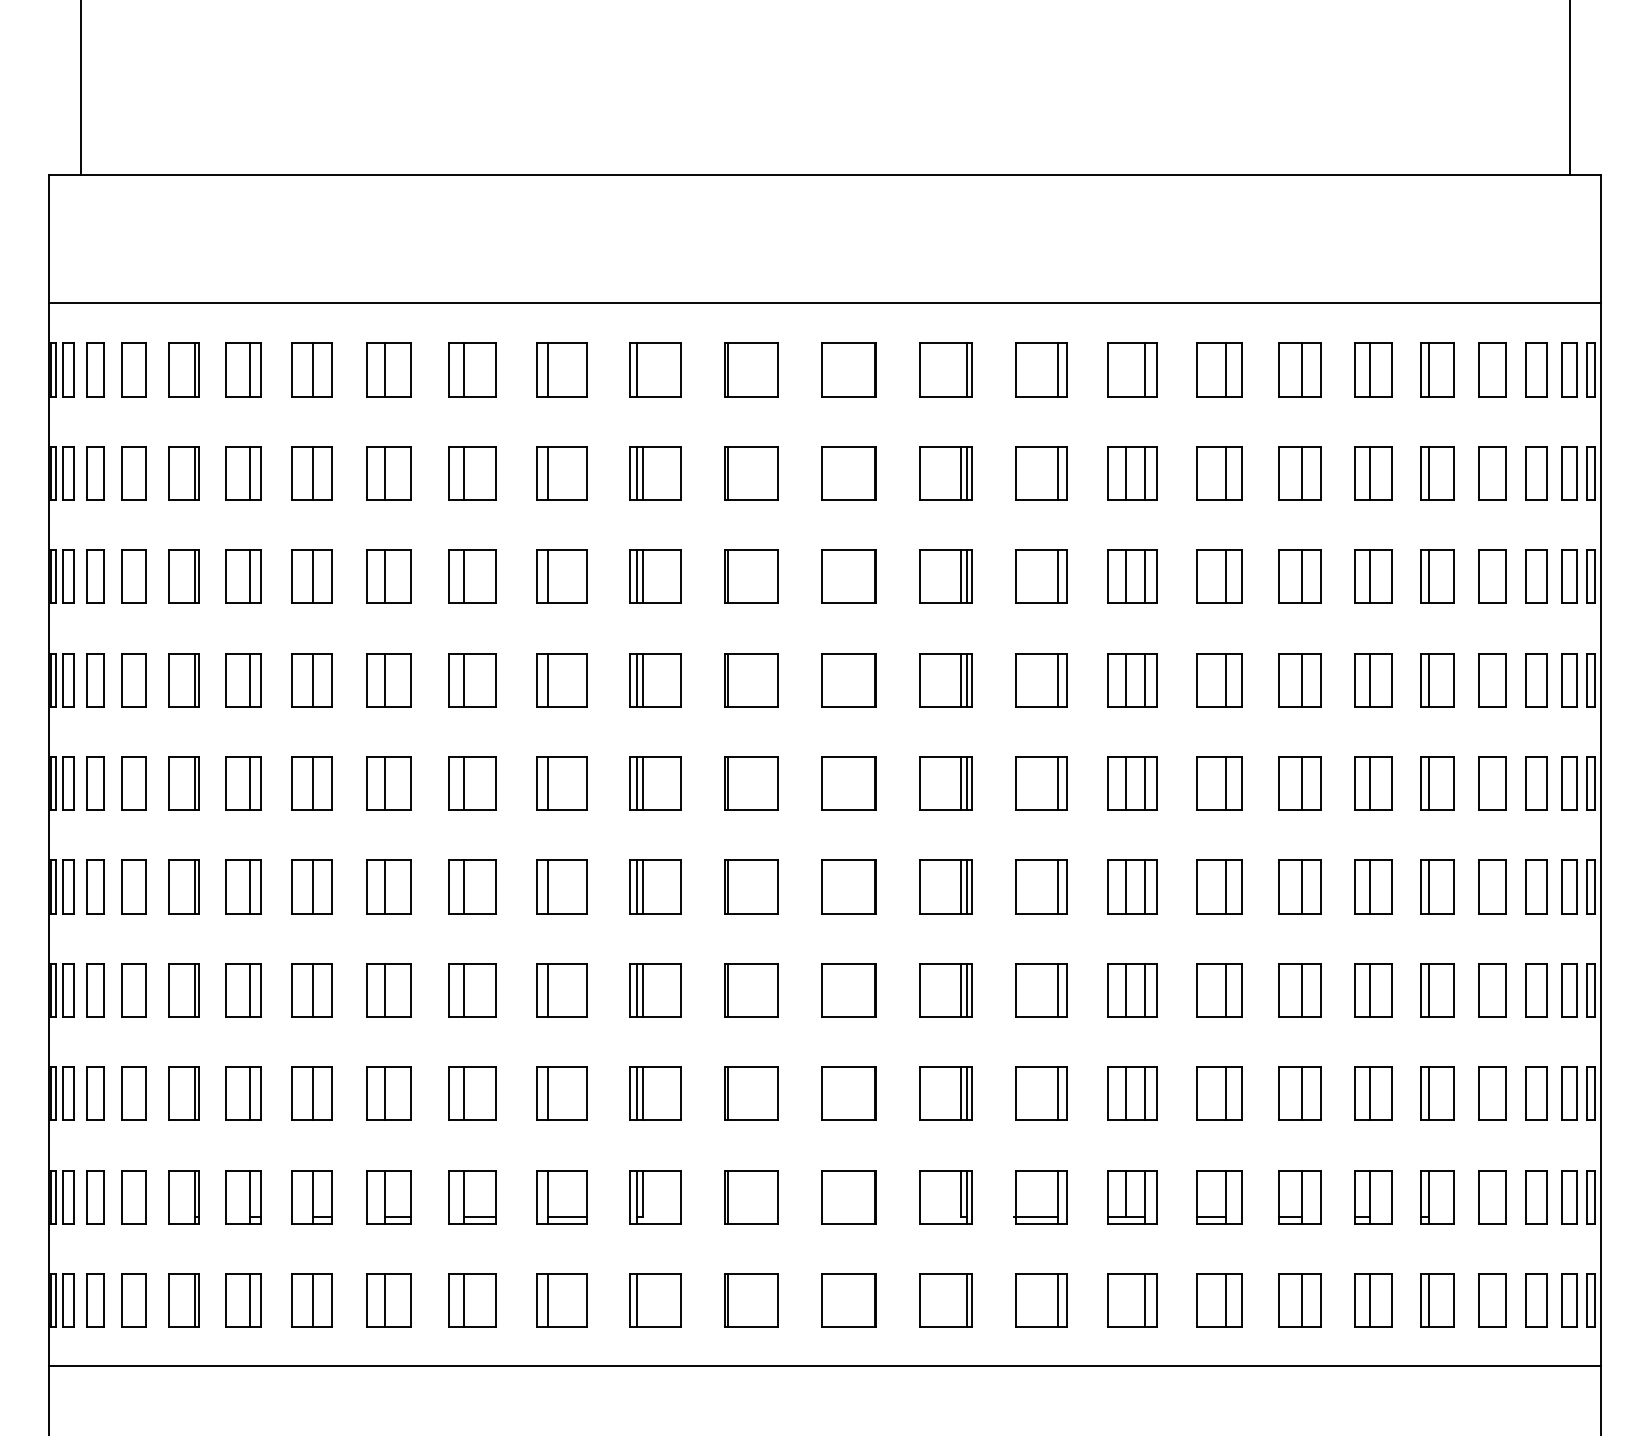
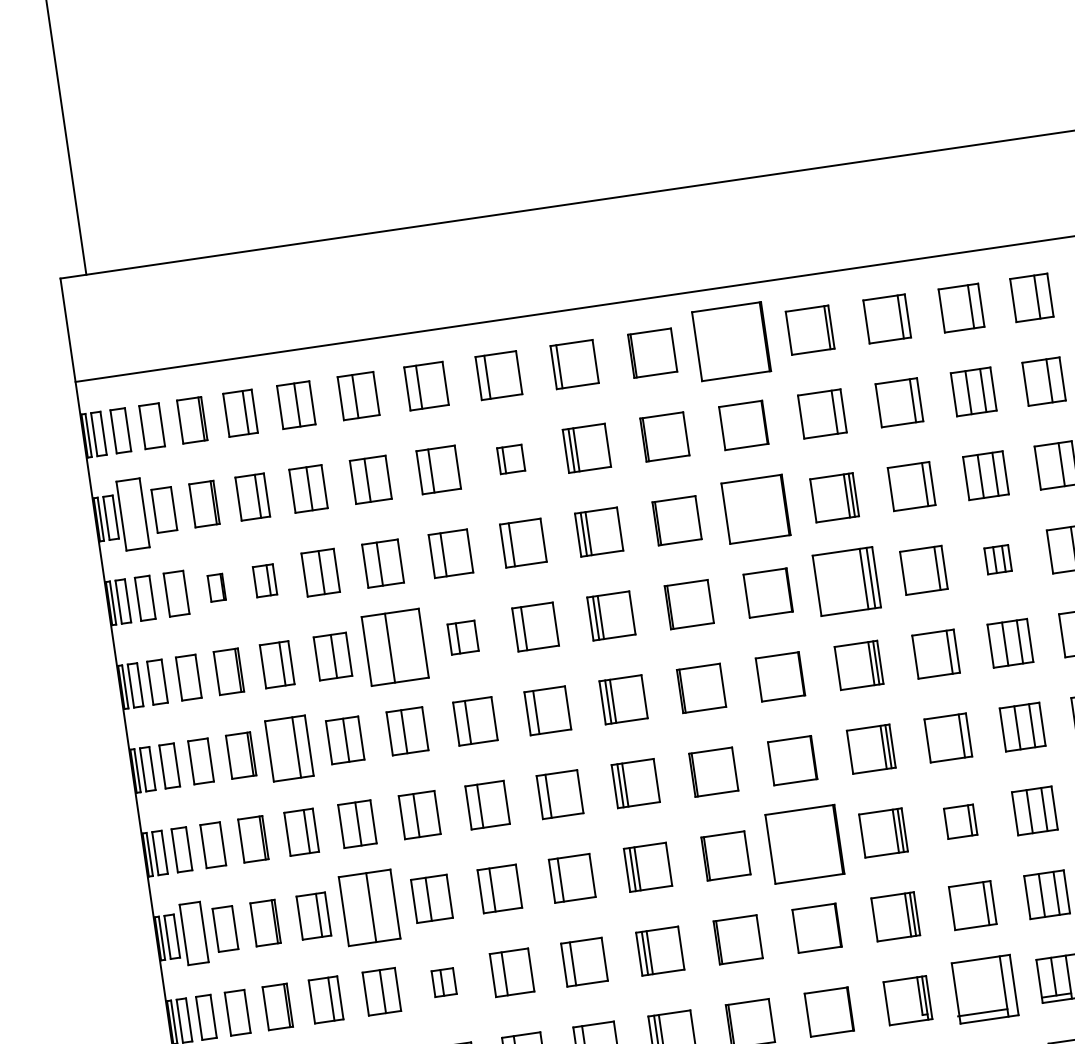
part: (848, 369) -> (731, 341), size x1.6
line: (967, 472) -> (839, 410), removed
part: (95, 473) -> (133, 514), size x1.6
part: (561, 473) -> (510, 459), size x0.6
part: (183, 576) -> (216, 587), size x0.6
part: (243, 576) -> (265, 580), size x0.7
part: (848, 576) -> (755, 509), size x1.4
part: (388, 680) -> (394, 647), size x1.6
part: (472, 680) -> (463, 637), size x0.7
part: (945, 680) -> (846, 581), size x1.4
part: (1132, 680) -> (998, 559), size x0.6
part: (243, 783) -> (289, 748), size x1.4
part: (95, 990) -> (194, 933), size x1.4
part: (311, 990) -> (369, 908), size x1.6
part: (848, 990) -> (804, 844), size x1.6
part: (1041, 990) -> (960, 821), size x0.7
part: (388, 1093) -> (443, 982), size x0.6
part: (1040, 1197) -> (984, 989), size x1.4

